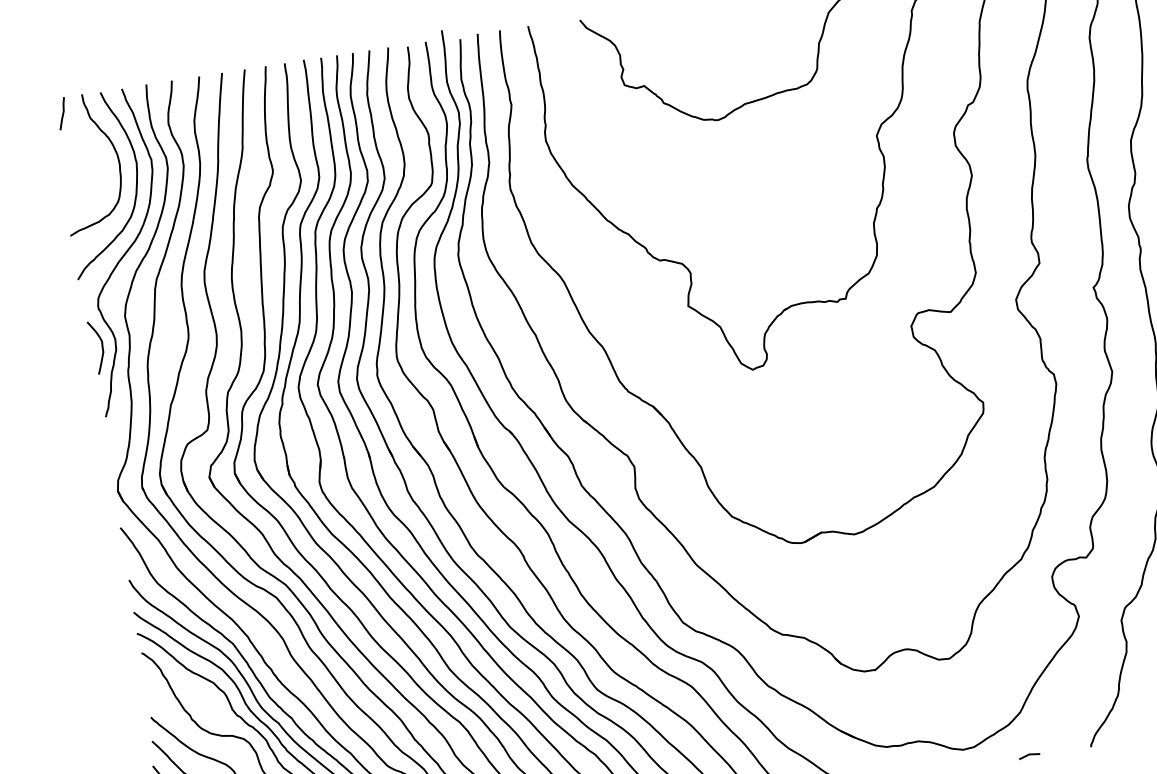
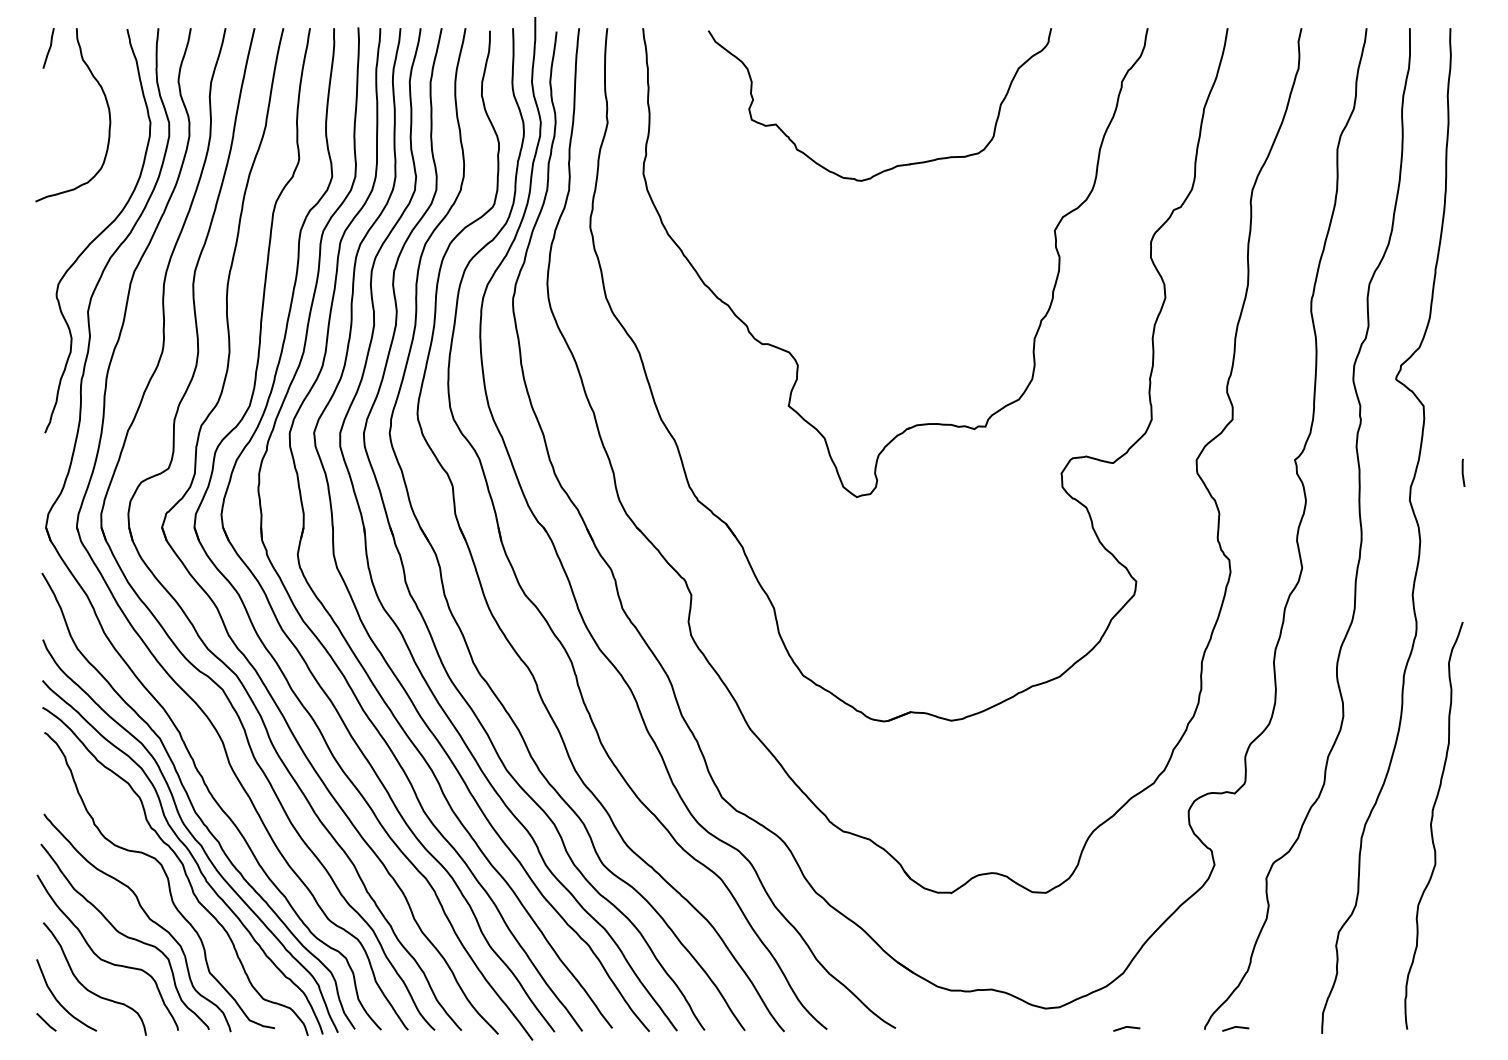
curve: (135, 184) -> (126, 150), removed
curve: (101, 347) -> (53, 345), removed
line: (1115, 741) -> (1235, 1027), added

